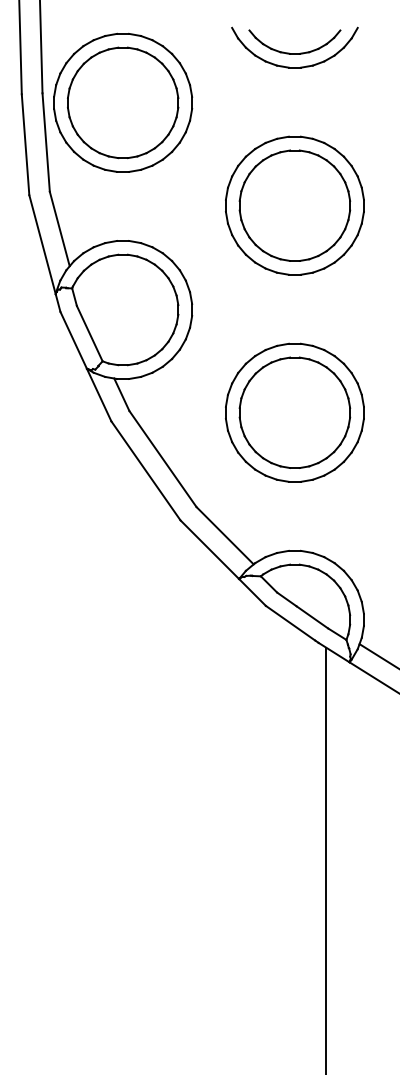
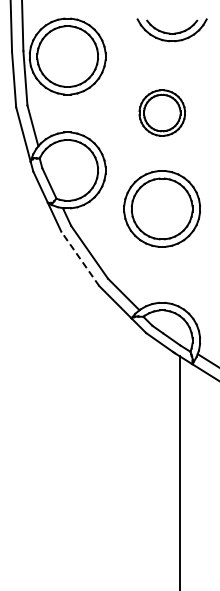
part: (293, 48) -> (171, 30), moved
part: (295, 204) -> (162, 112), size x0.6
part: (293, 411) -> (161, 208), moved
line: (146, 470) -> (80, 258), solid -> dashed

